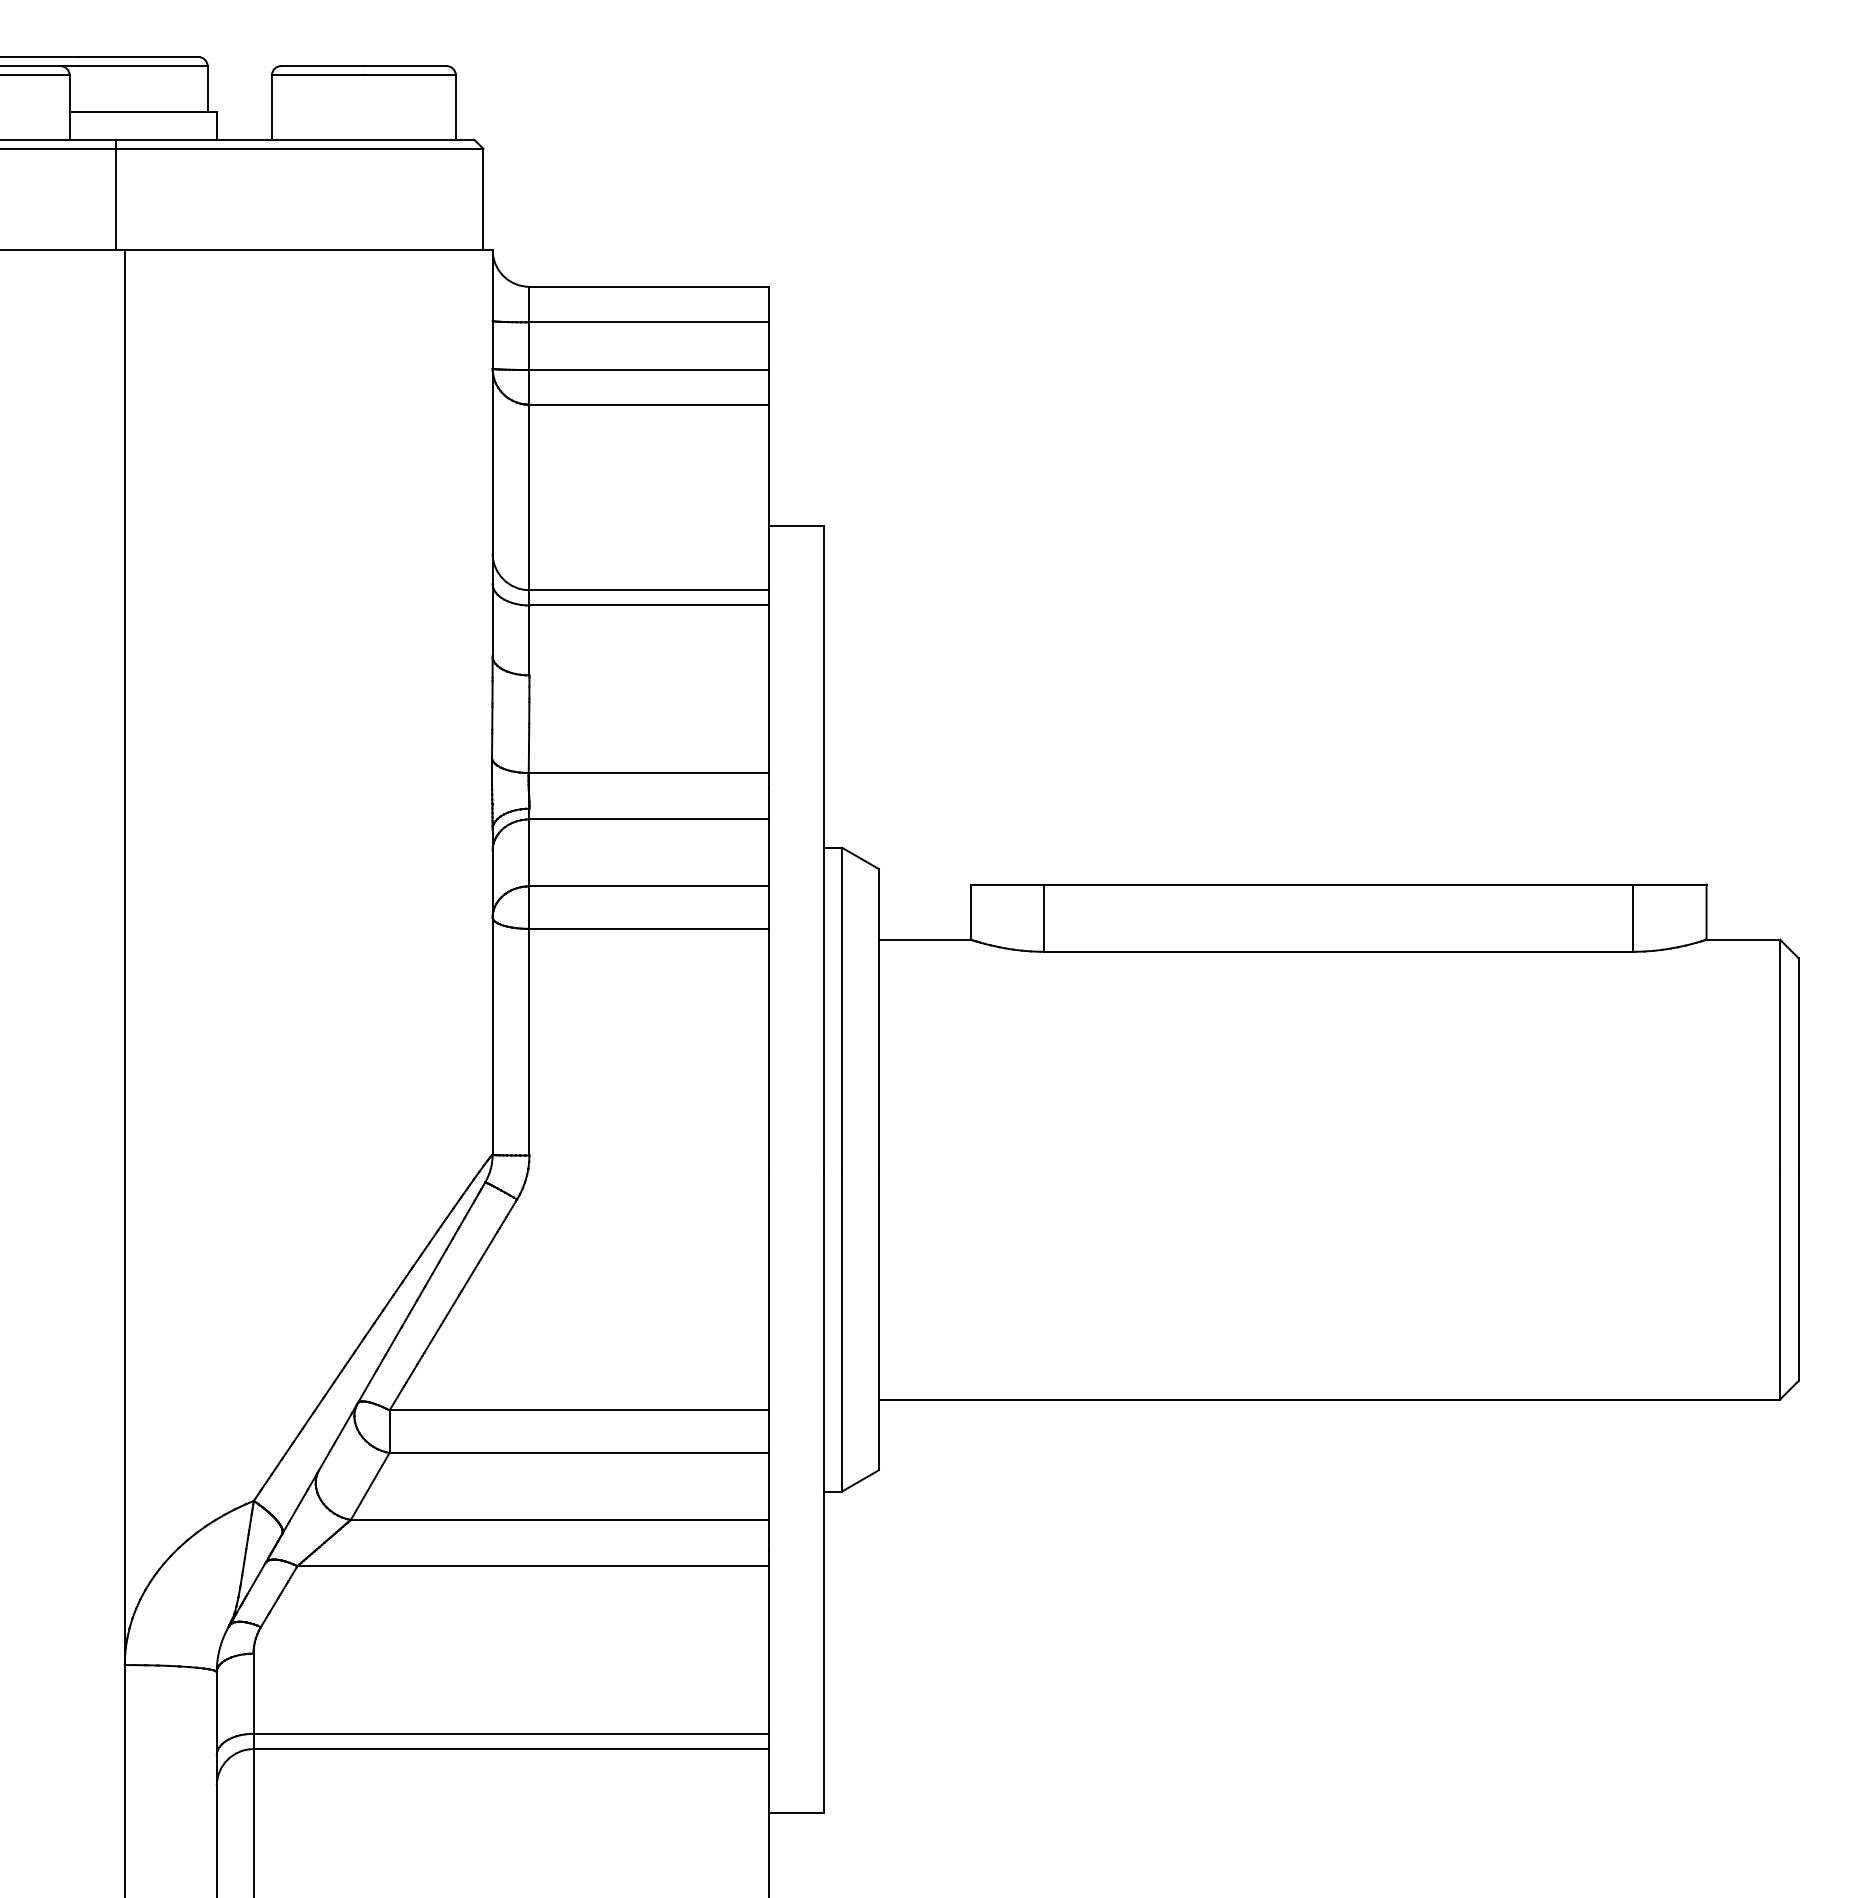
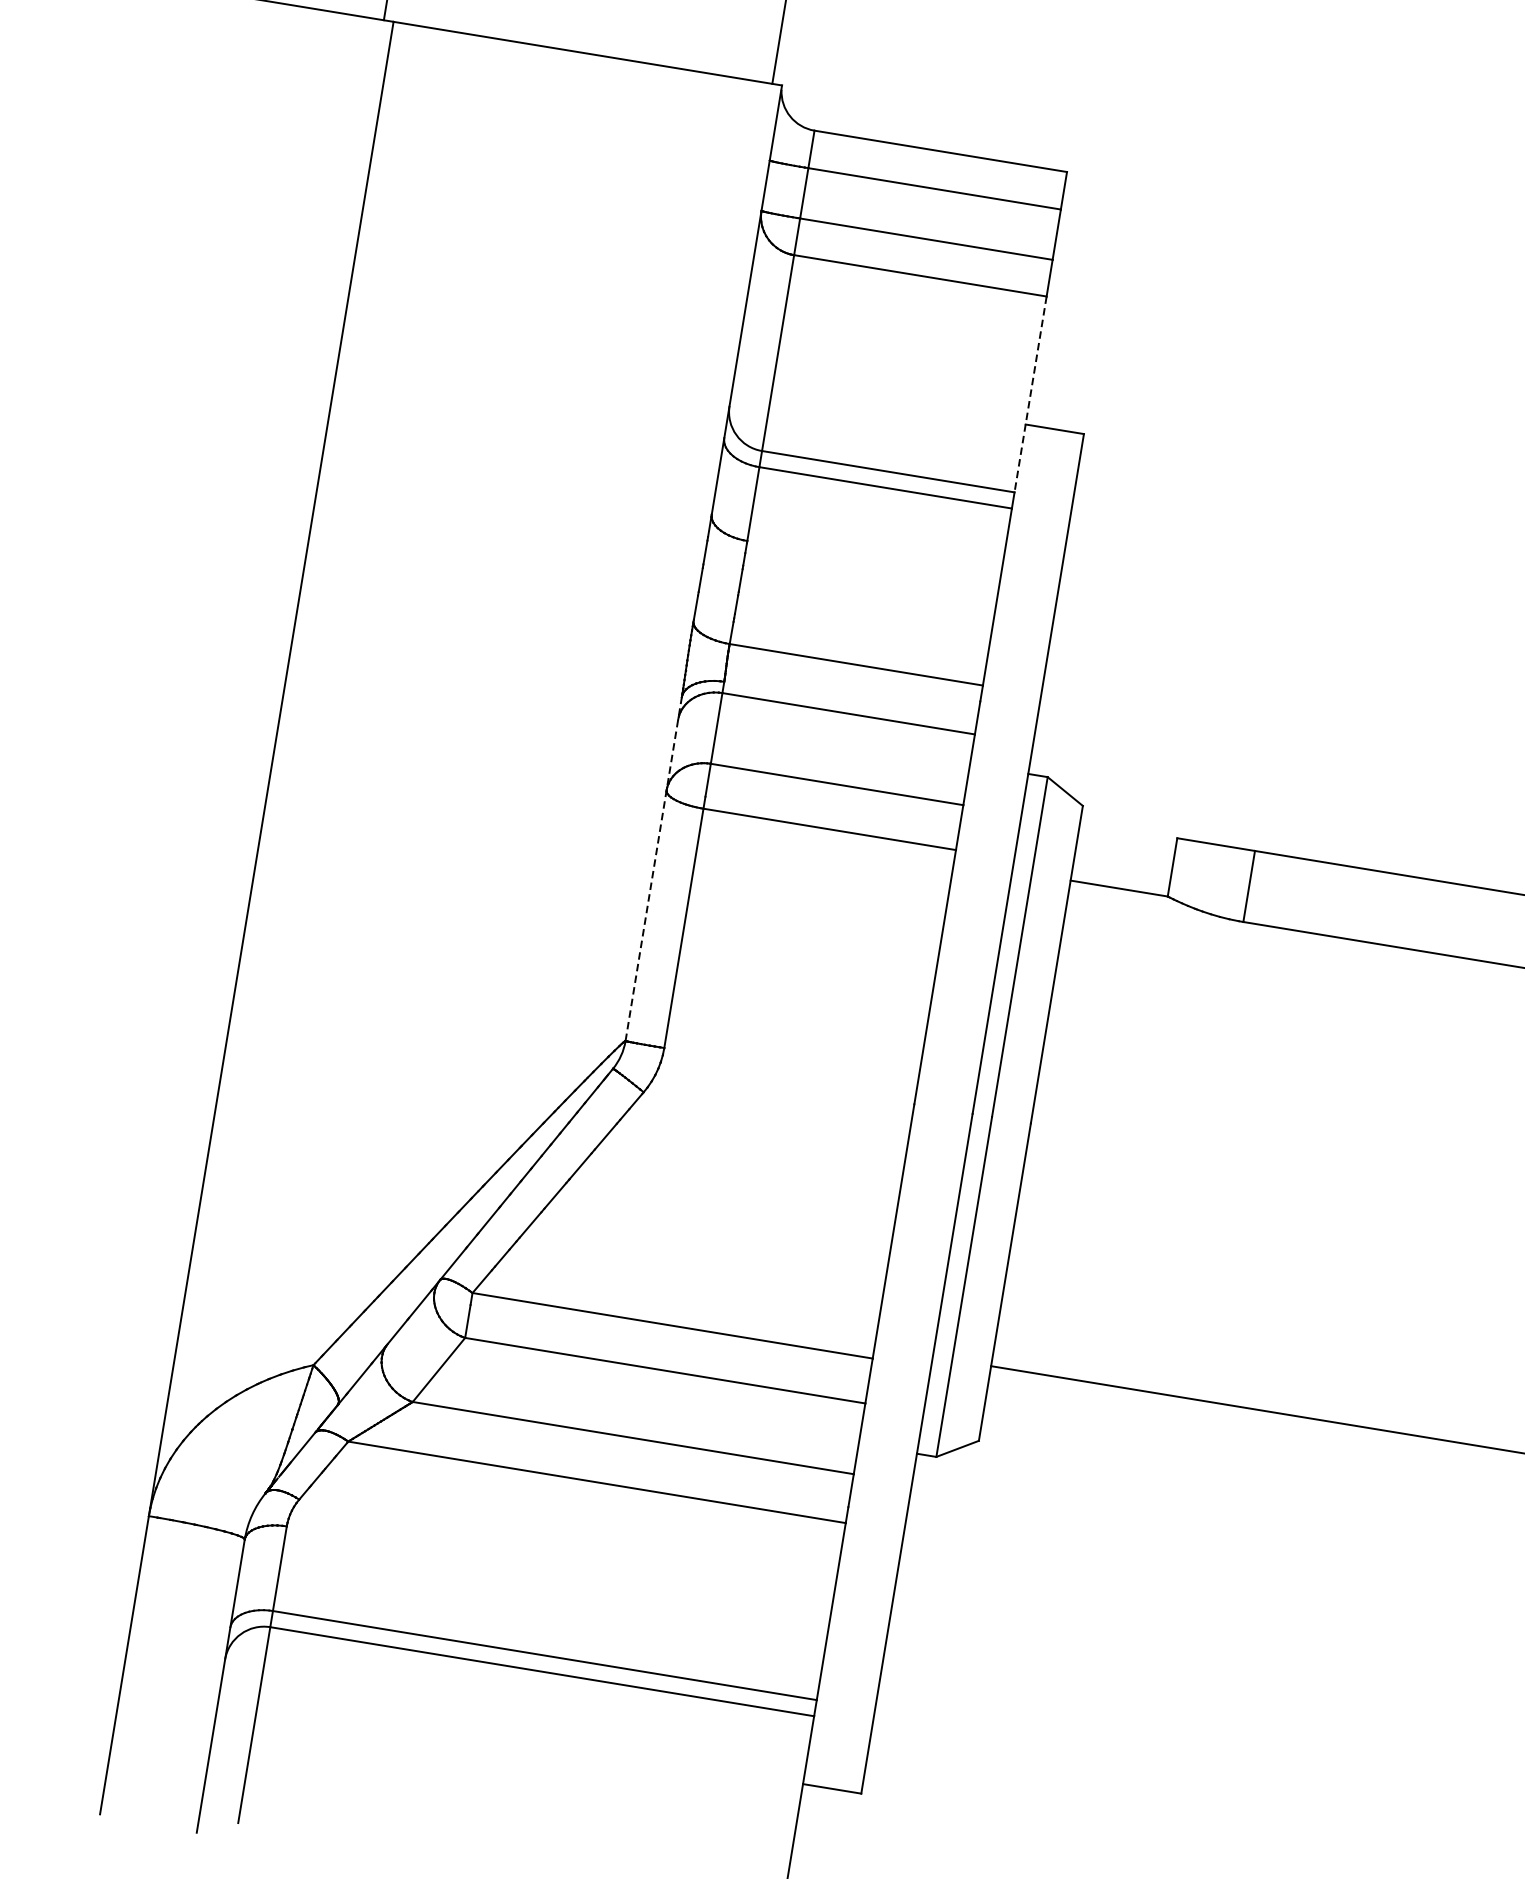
line: (768, 497) -> (1030, 394), solid -> dashed
line: (492, 992) -> (653, 869), solid -> dashed

